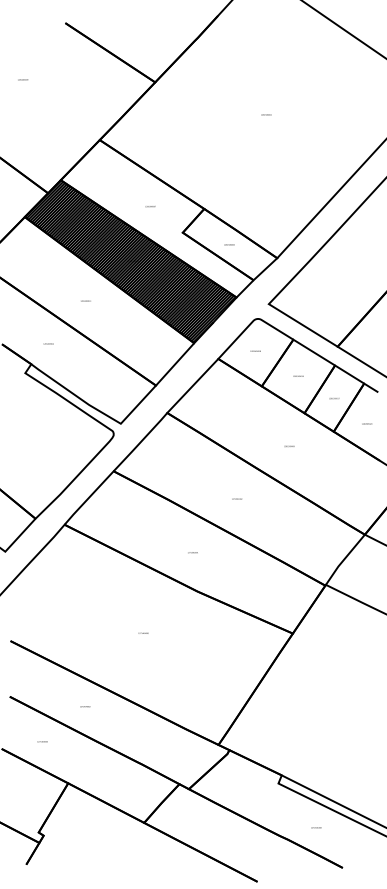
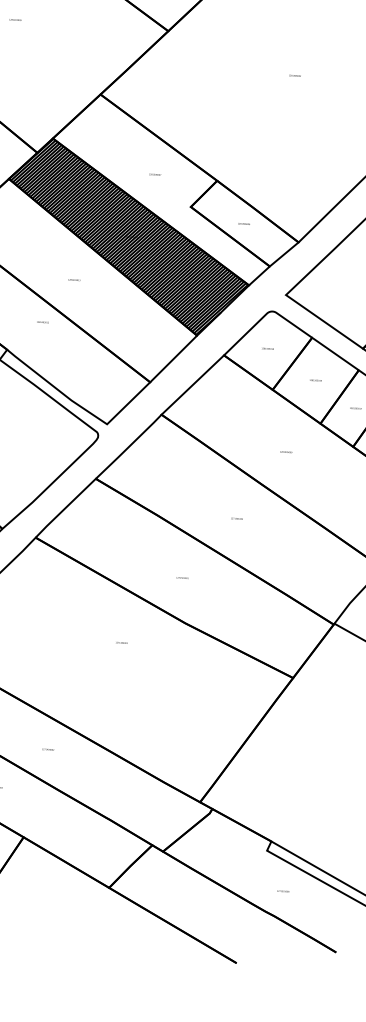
text: (48, 343) -> (42, 321), moved
text: (289, 445) -> (286, 451), moved
text: (143, 632) -> (121, 641), moved
text: (316, 827) -> (283, 891), moved

